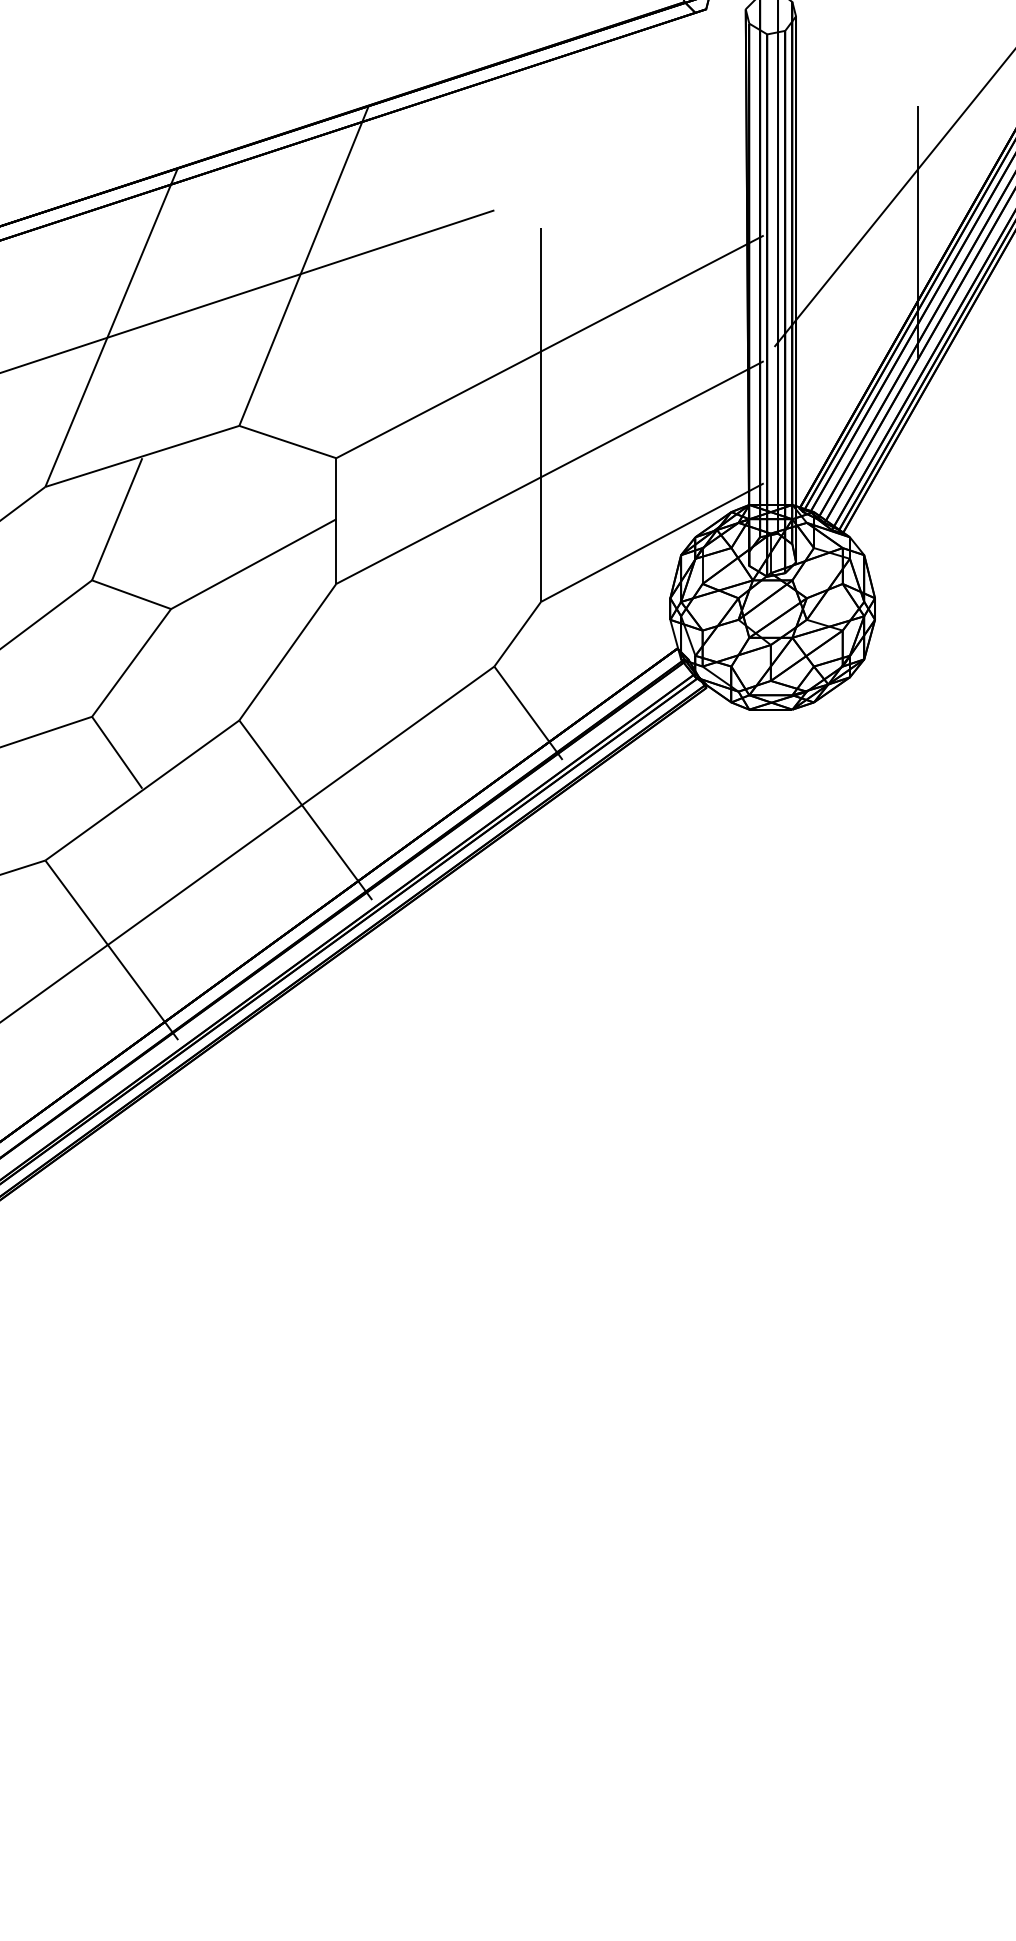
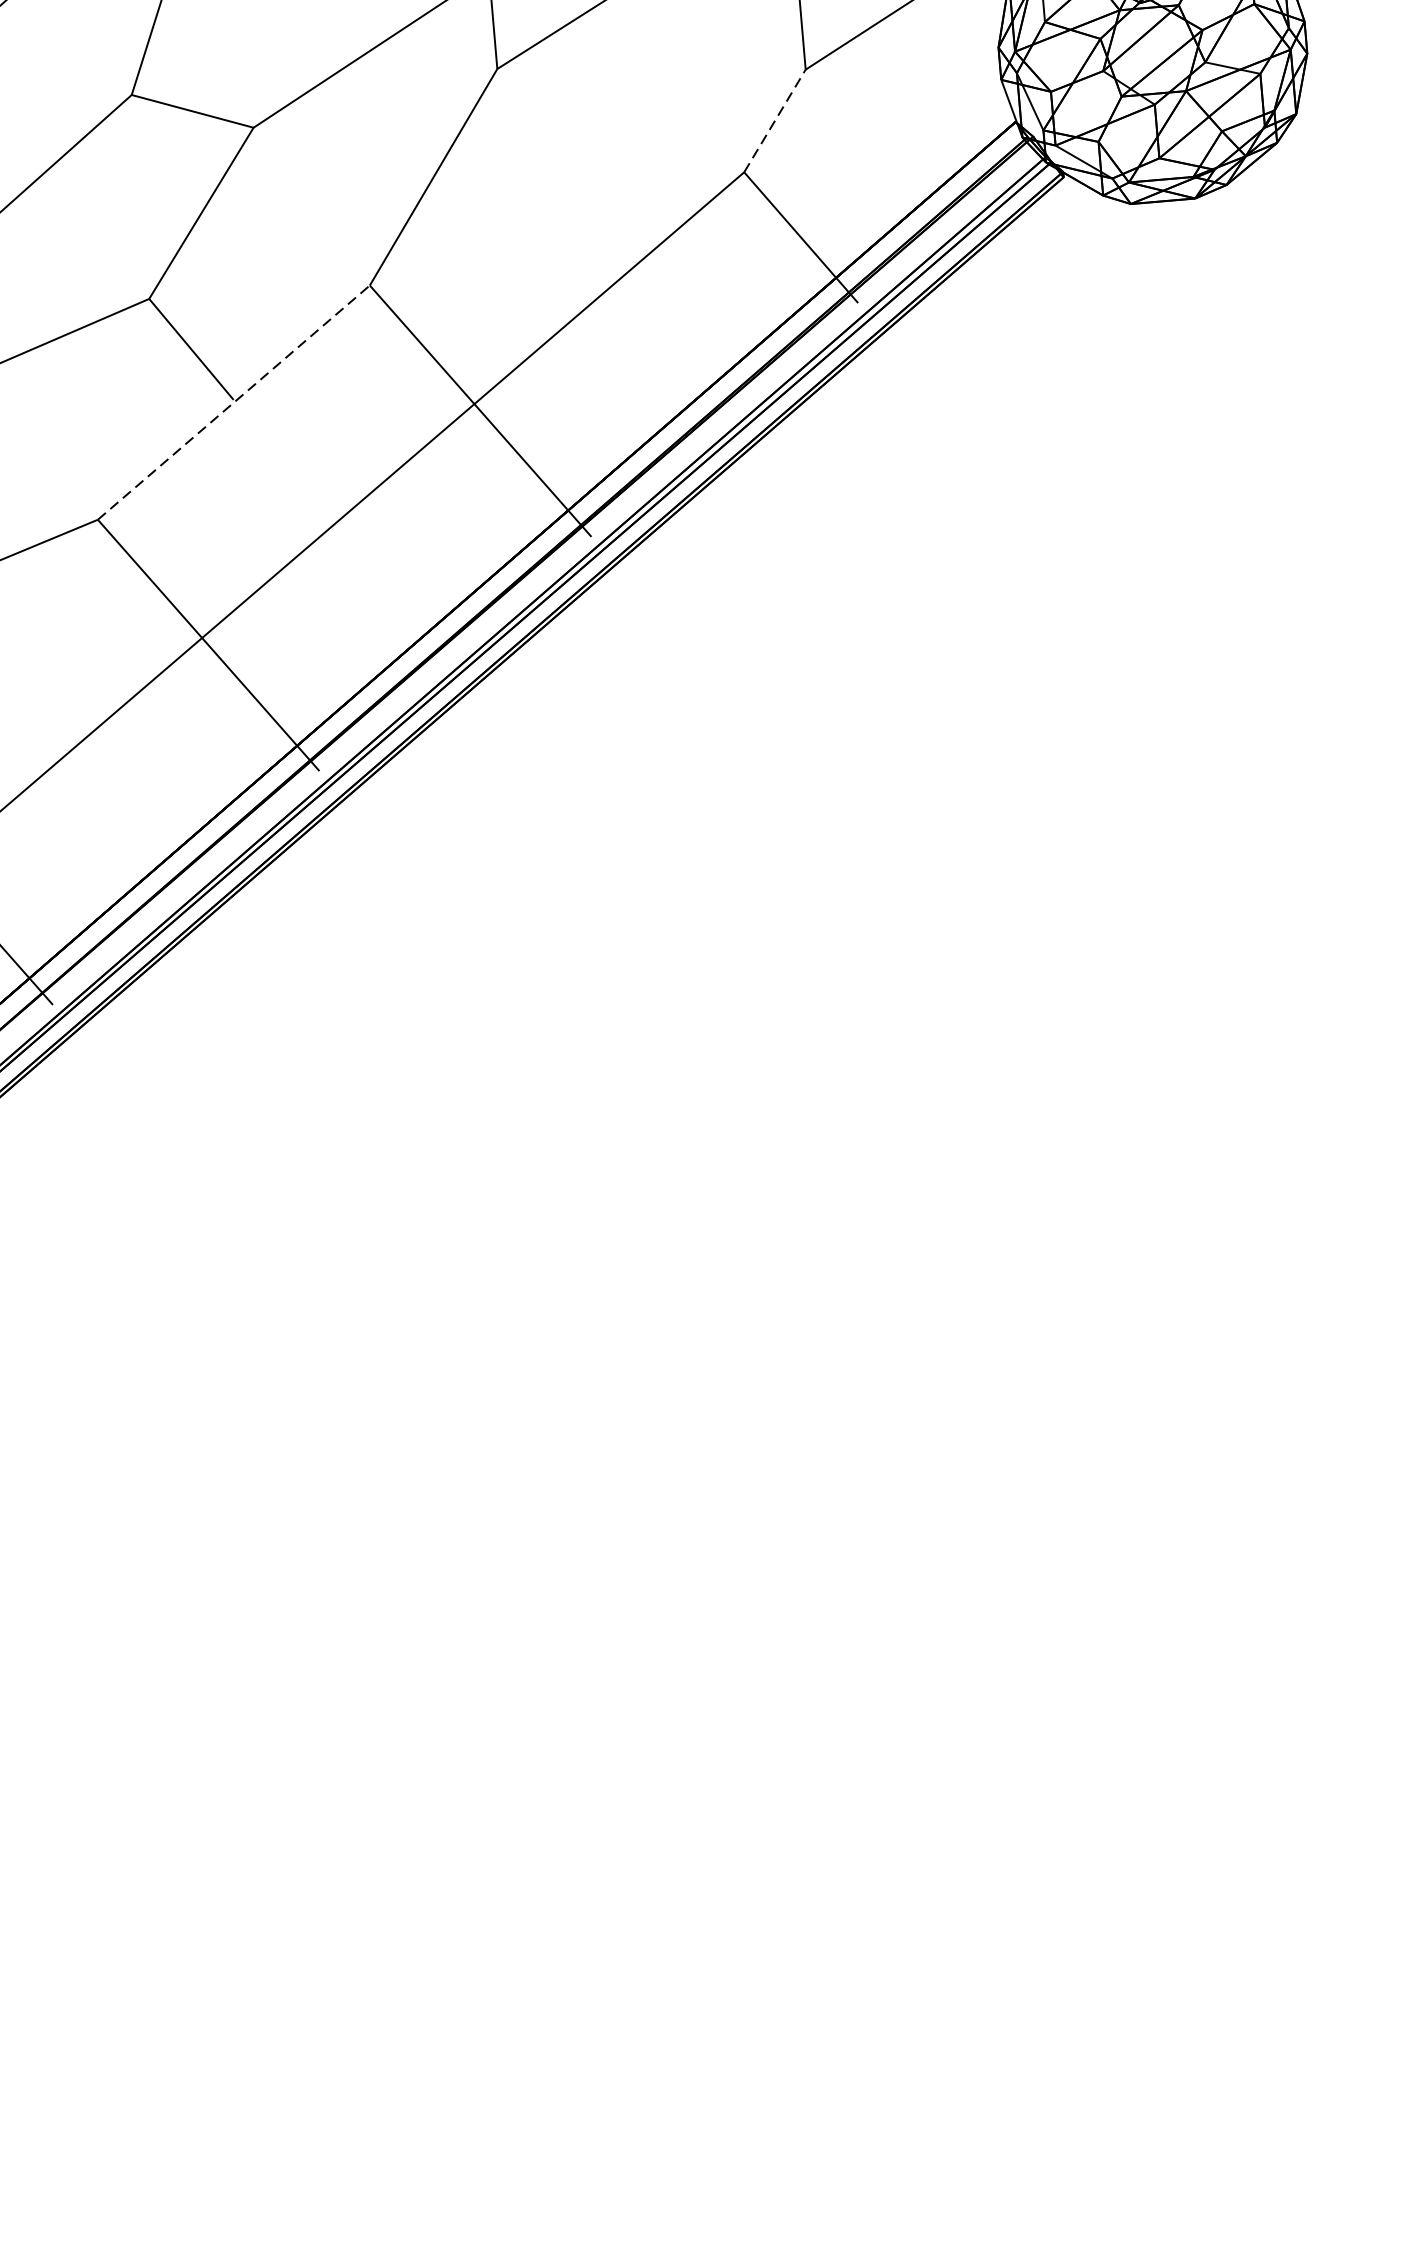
line: (517, 634) -> (774, 121), solid -> dashed
line: (142, 790) -> (234, 402), solid -> dashed

